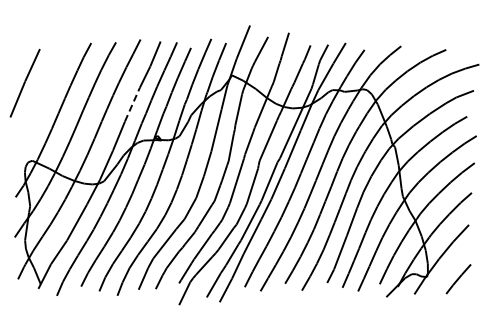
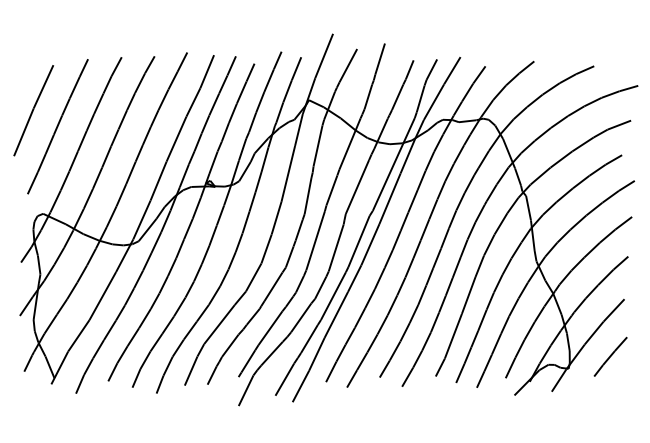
line: (43, 95) -> (58, 126), added
line: (132, 104) -> (176, 138), dashed -> solid
line: (458, 279) -> (610, 357), moved

